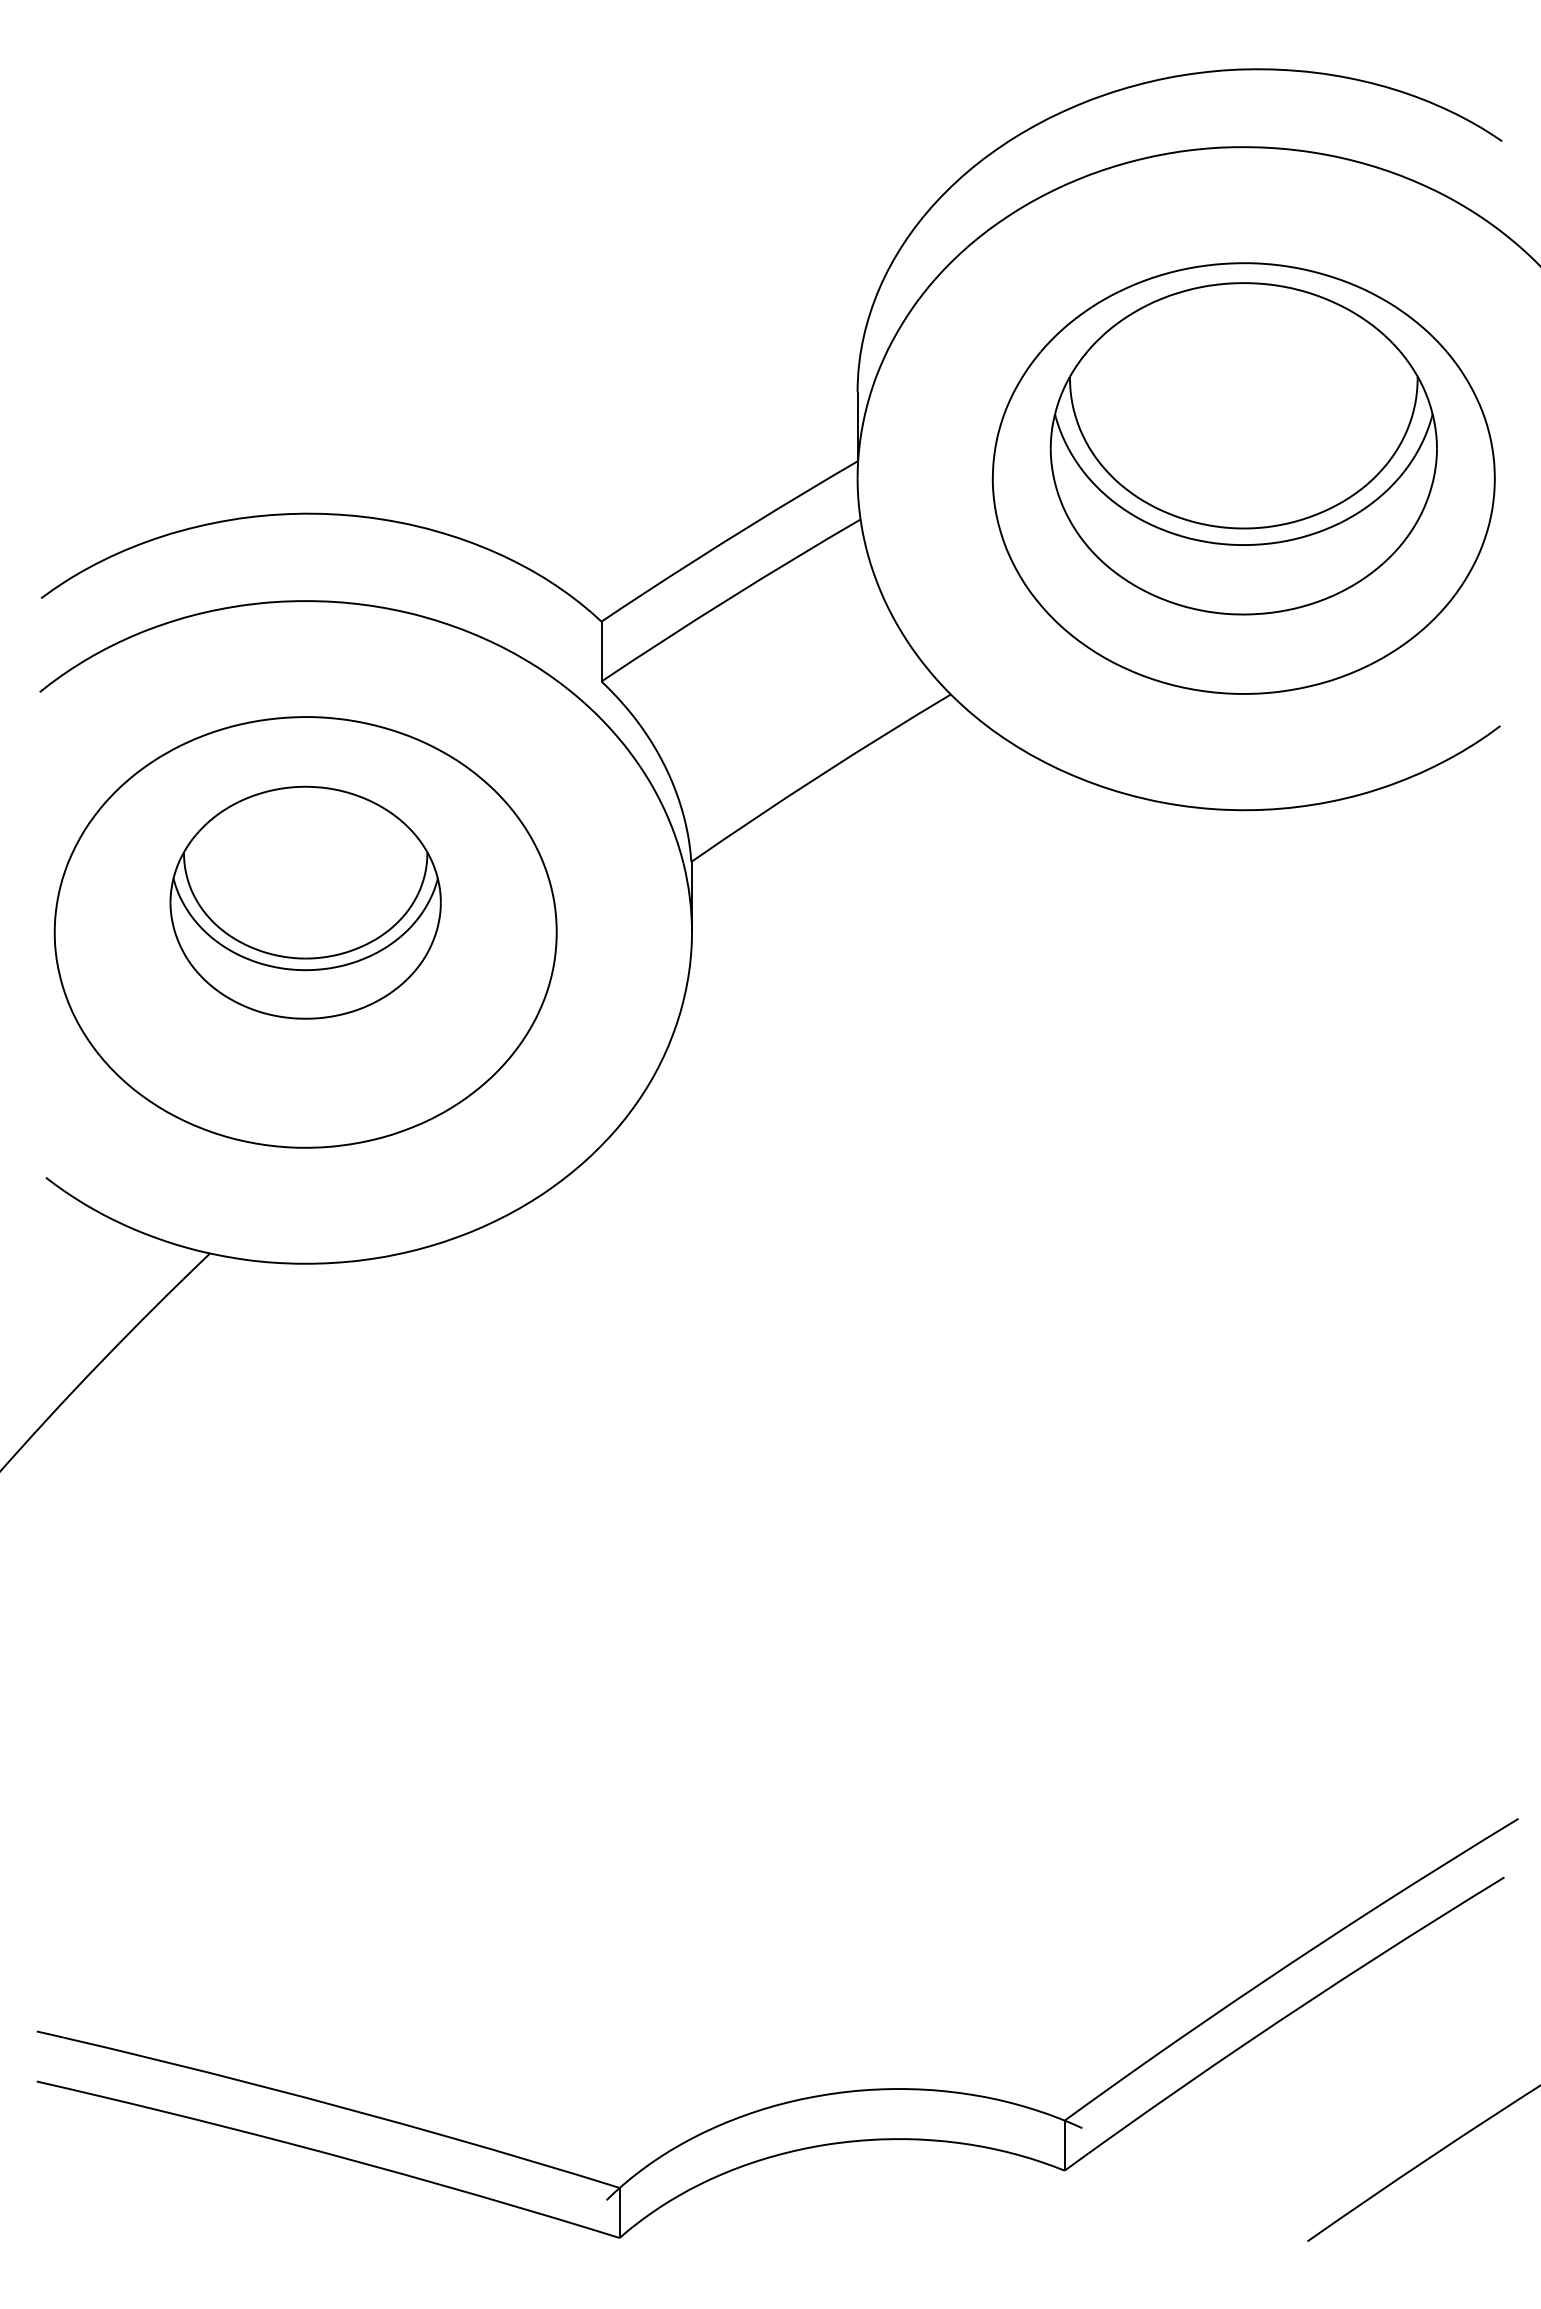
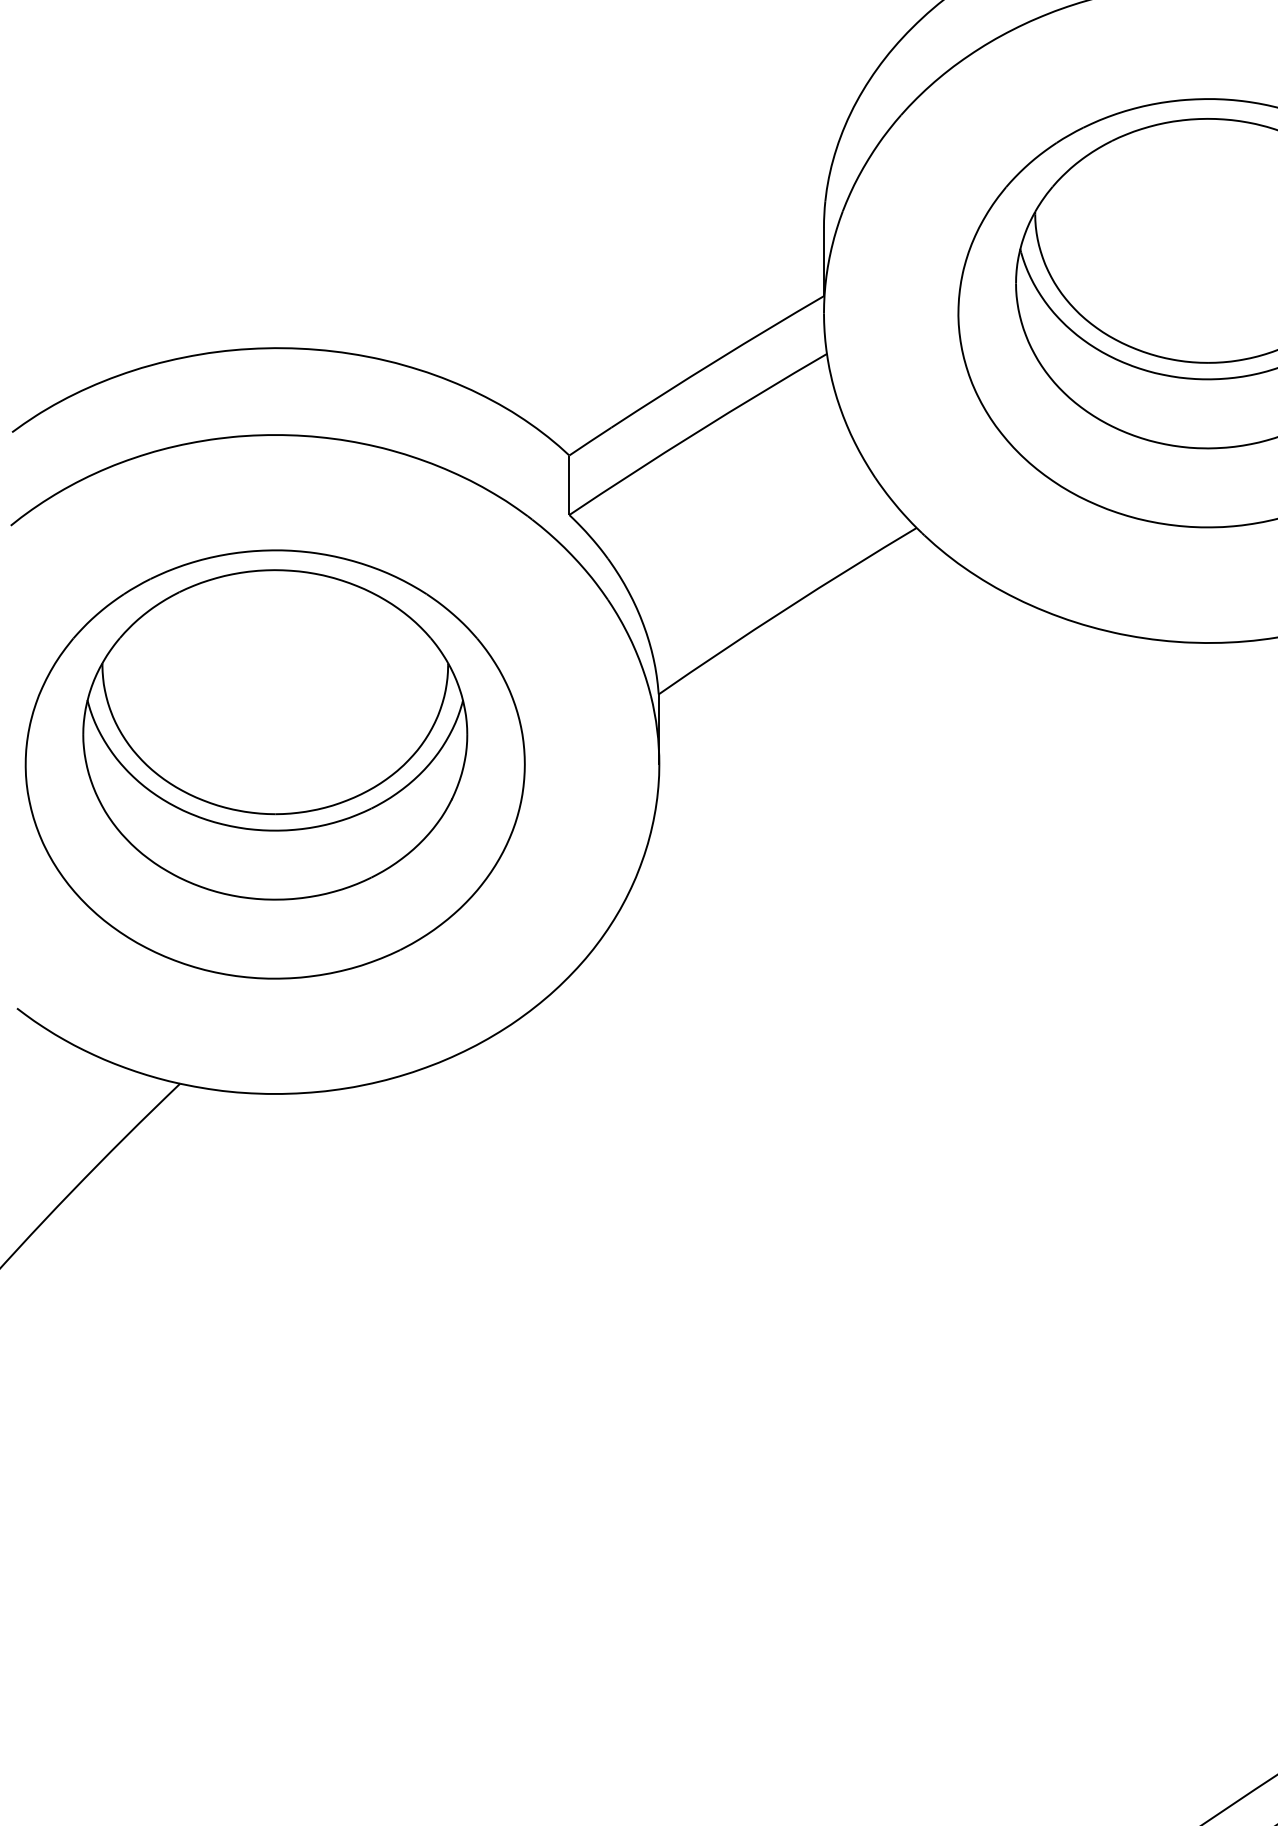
part: (305, 902) -> (275, 734), size x1.43

